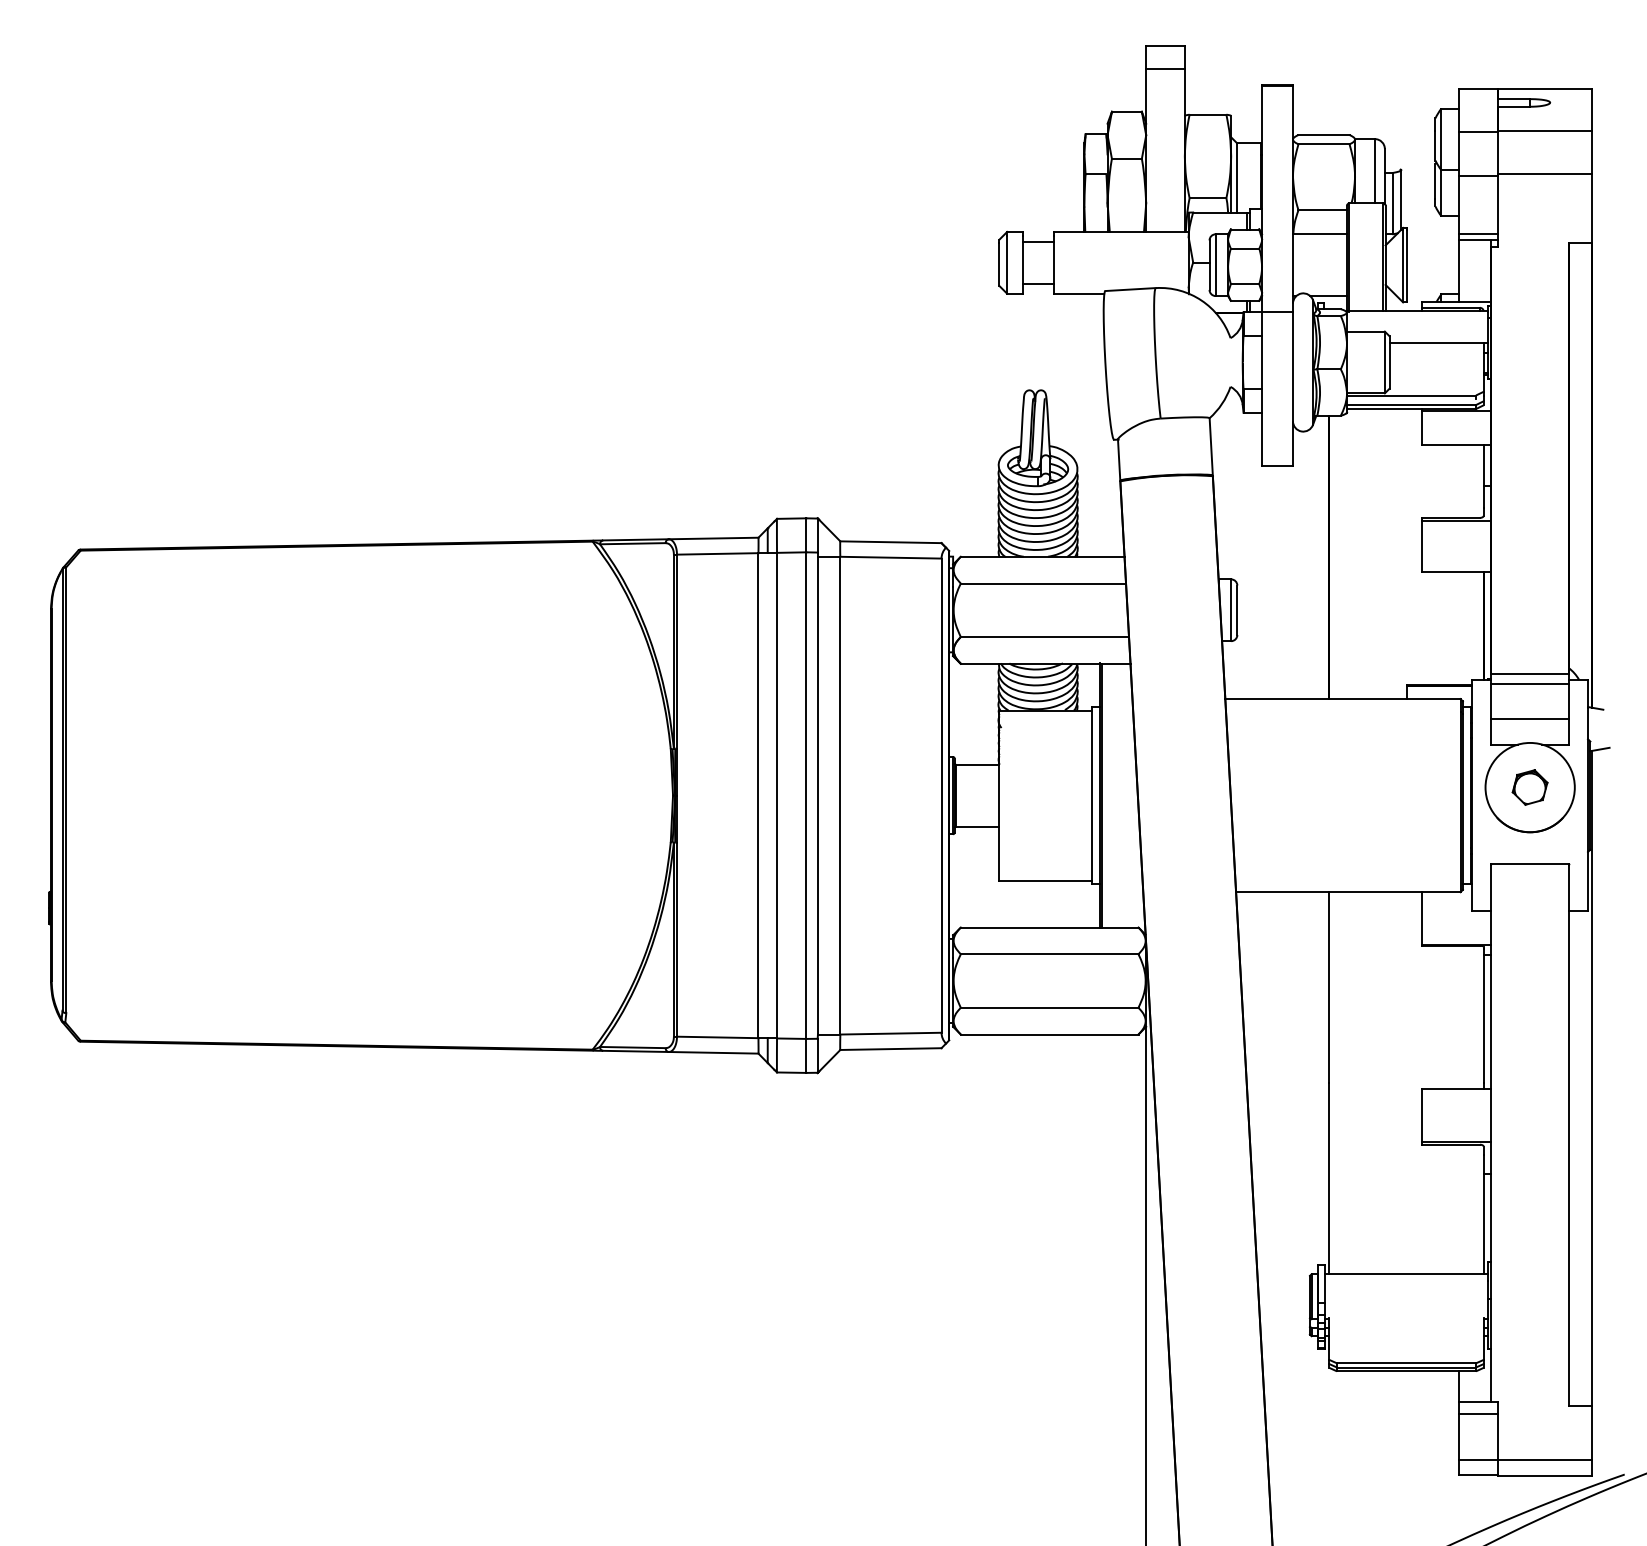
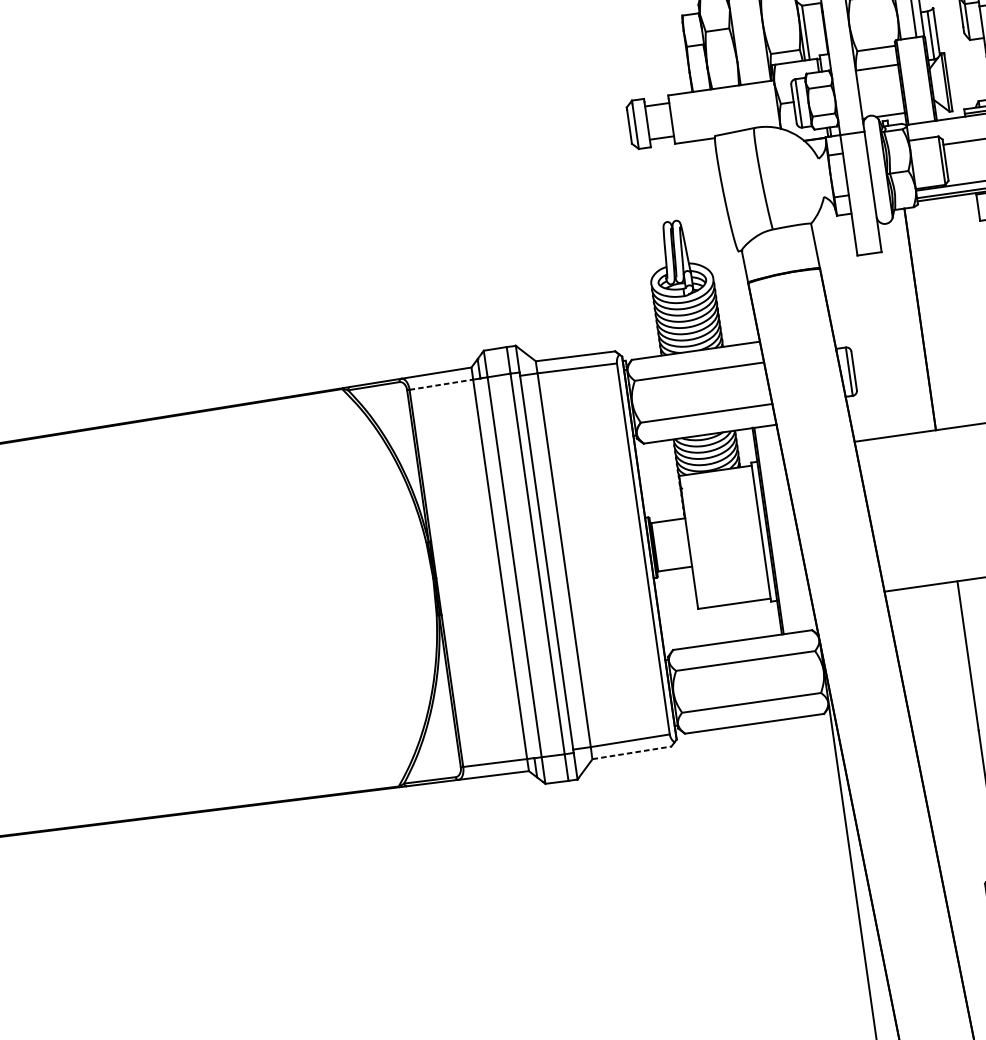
line: (717, 553) -> (441, 384), solid -> dashed
line: (890, 1049) -> (631, 753), solid -> dashed

